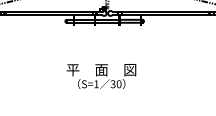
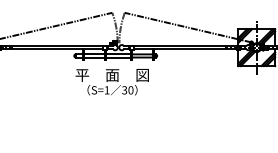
text: (100, 76) -> (111, 82), moved

